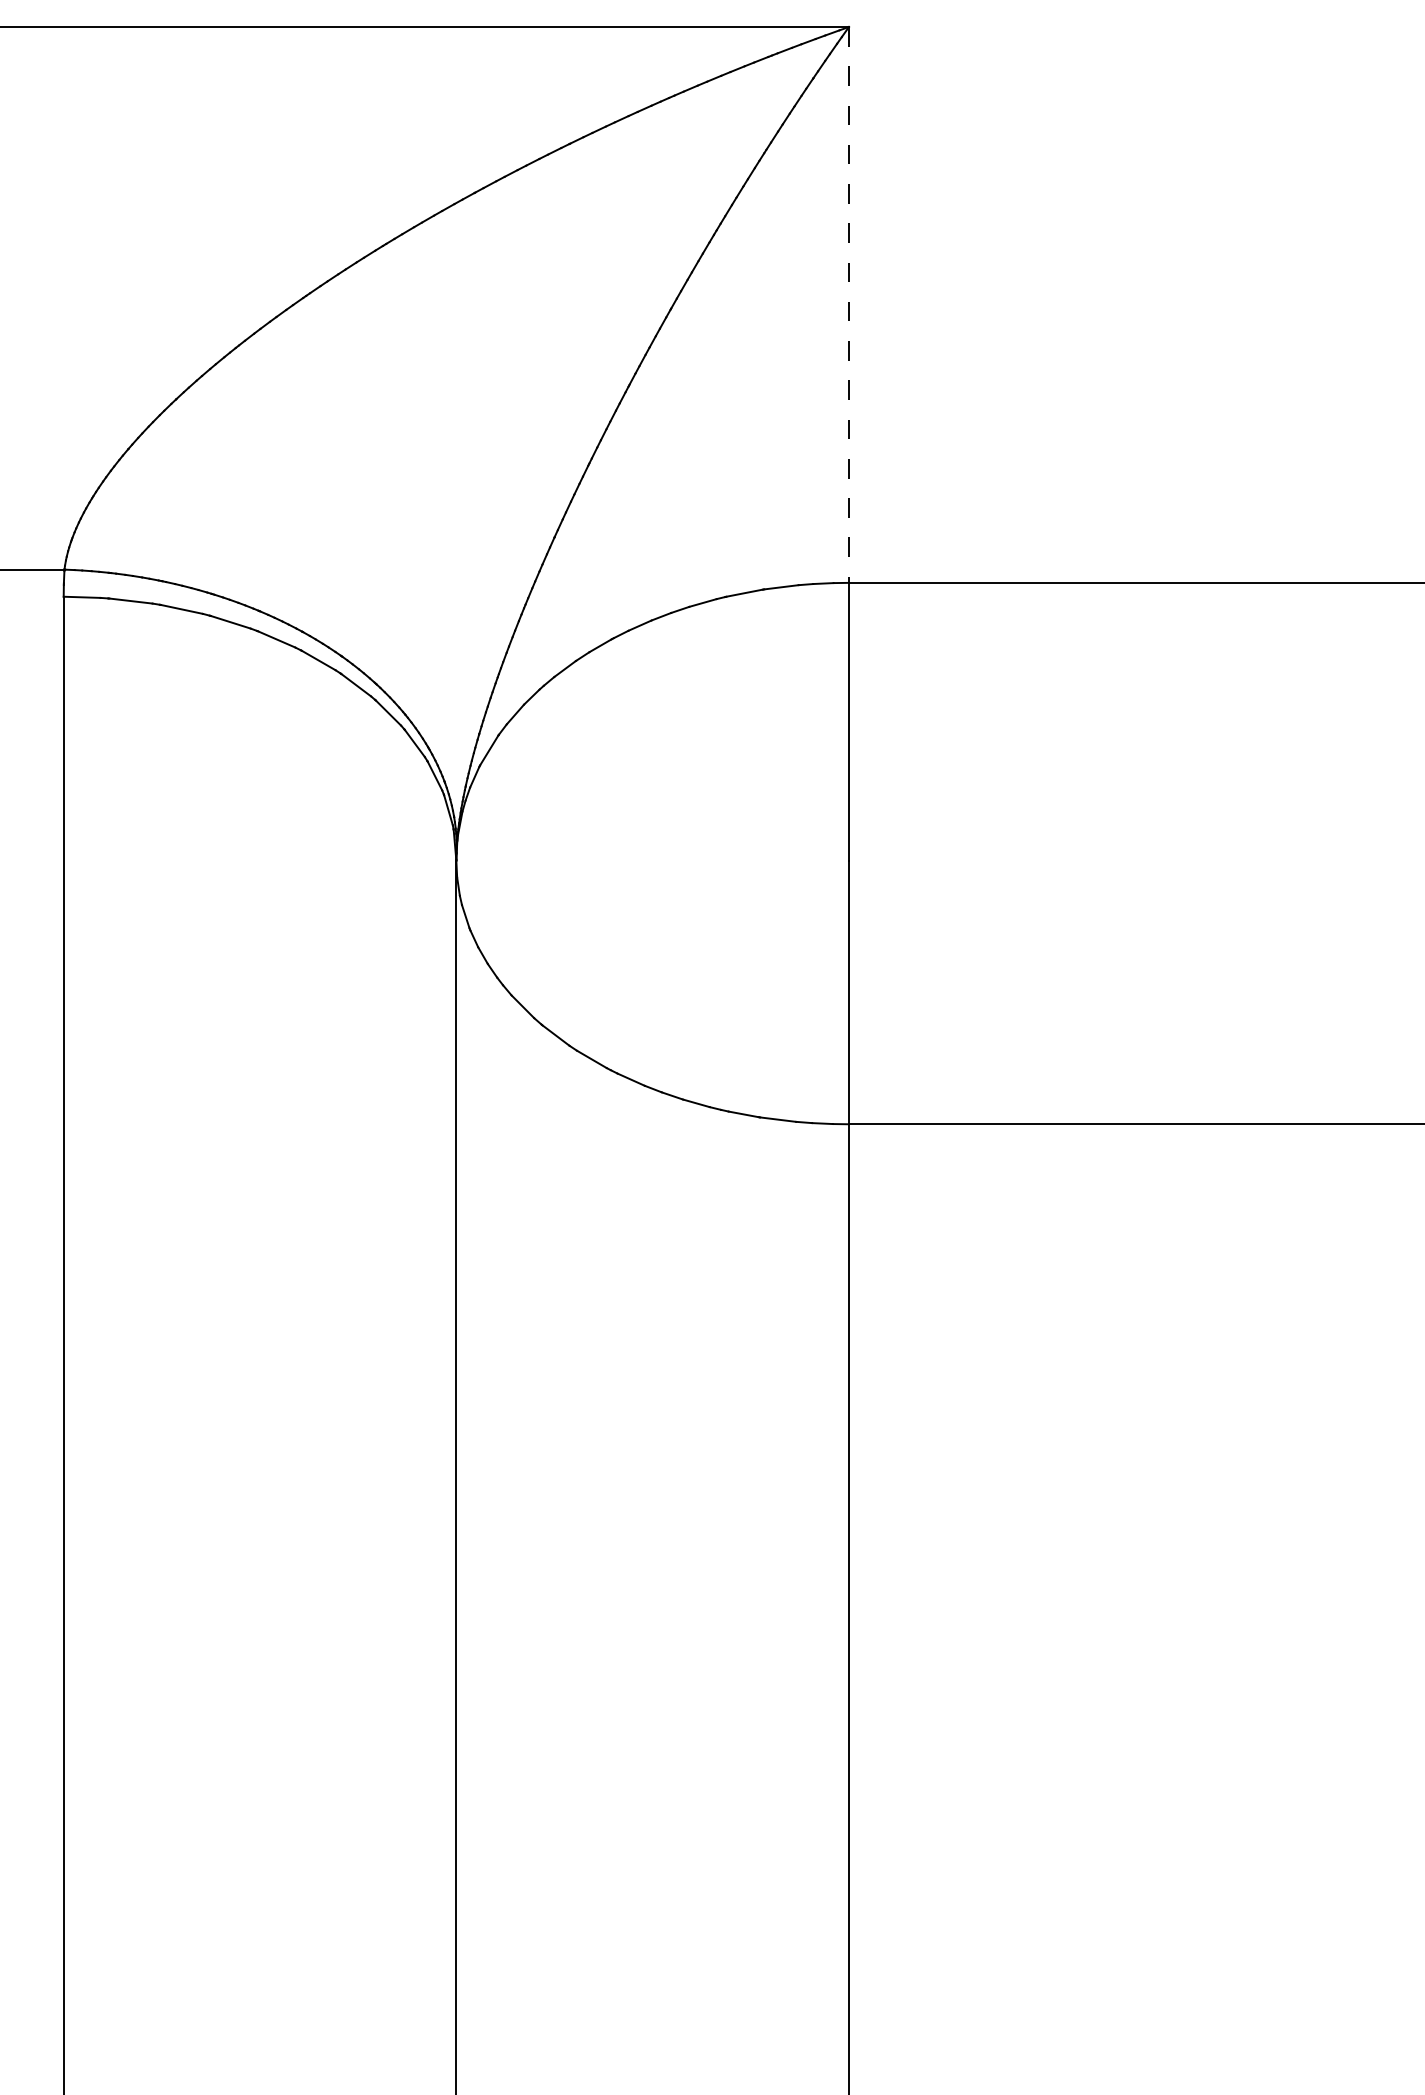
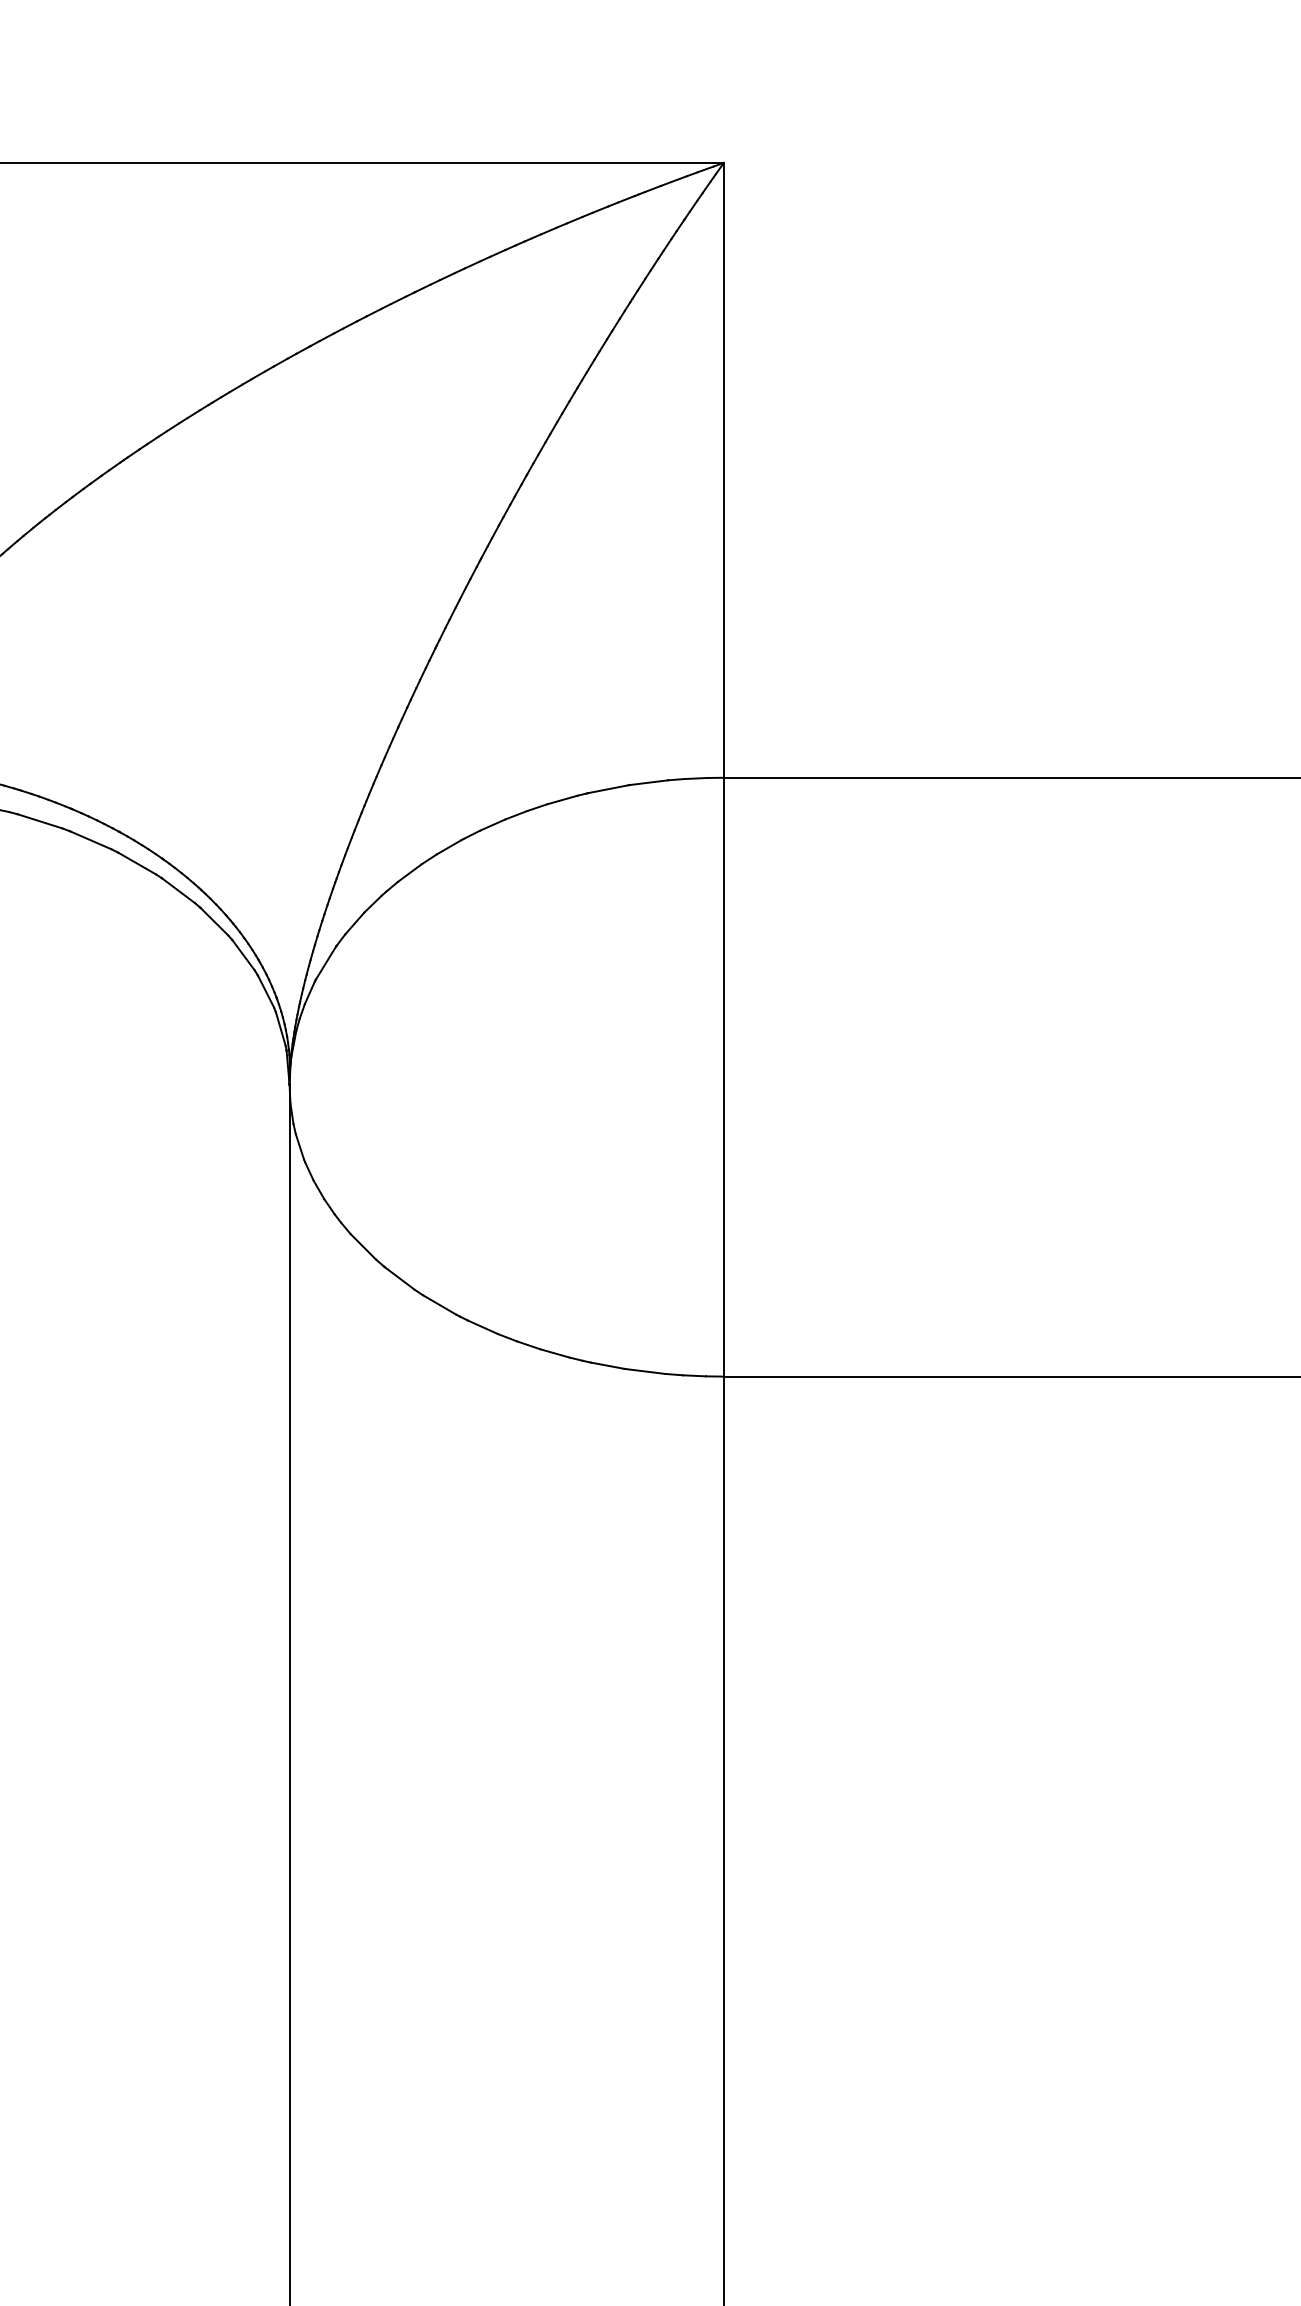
line: (848, 304) -> (723, 469), dashed -> solid

